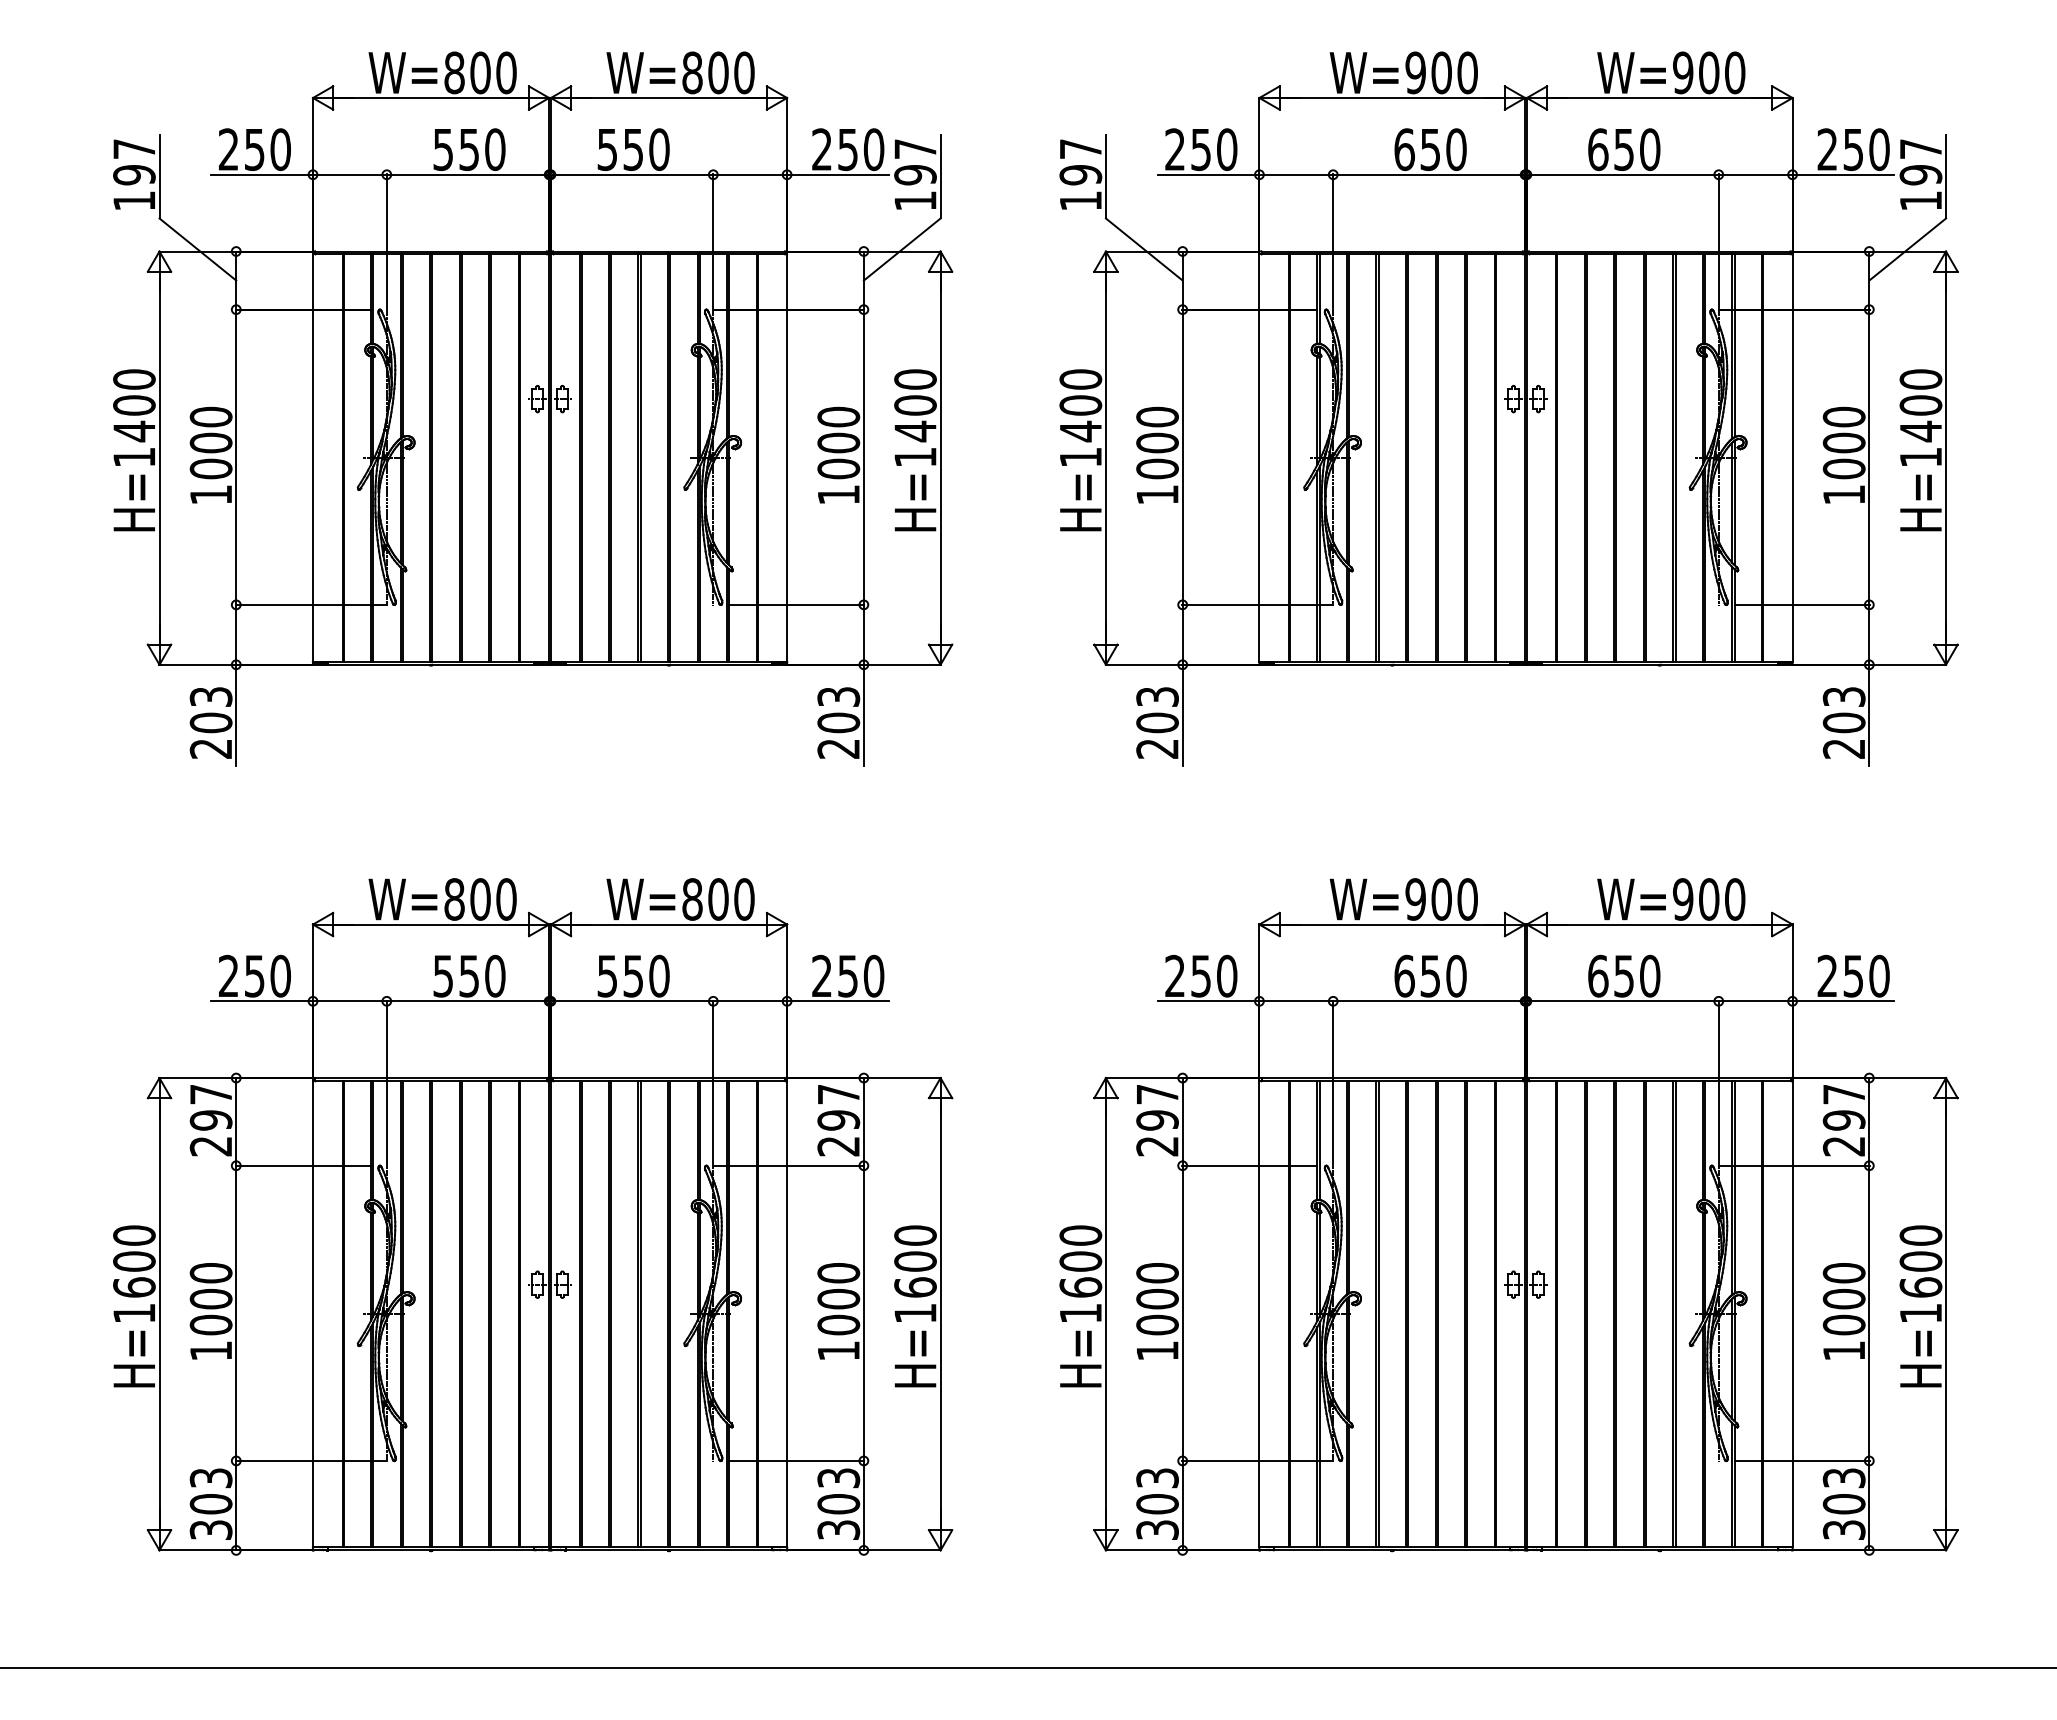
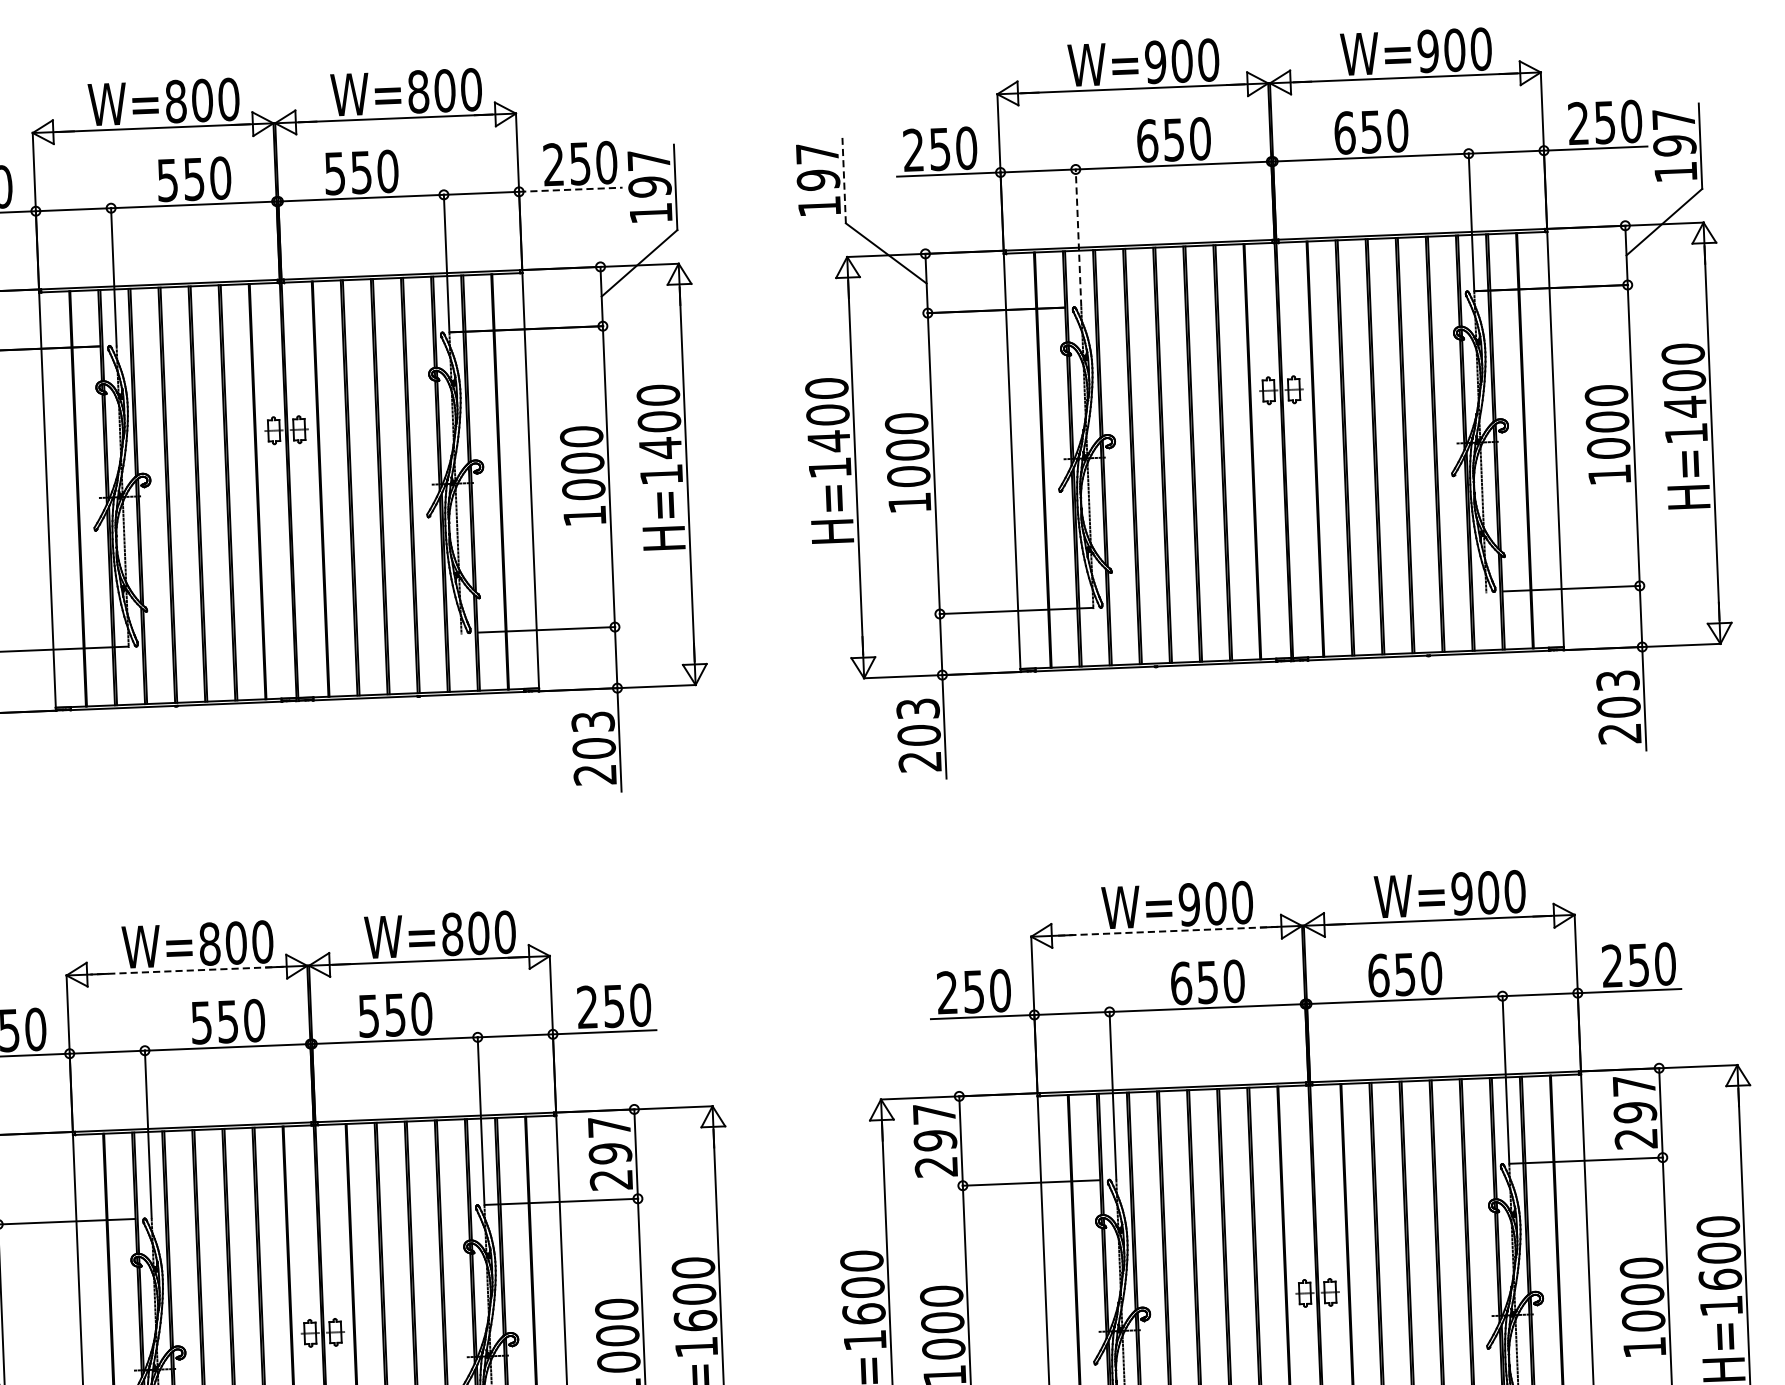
line: (837, 174) -> (570, 189), solid -> dashed
line: (1105, 176) -> (843, 180), solid -> dashed
line: (1333, 241) -> (1078, 237), solid -> dashed
line: (431, 924) -> (187, 970), solid -> dashed
line: (1392, 924) -> (1166, 931), solid -> dashed

